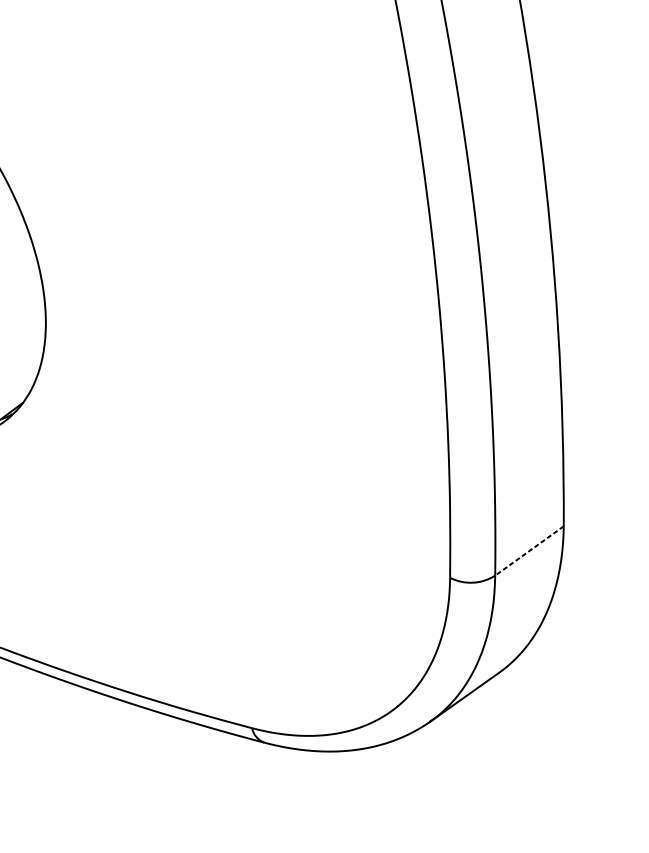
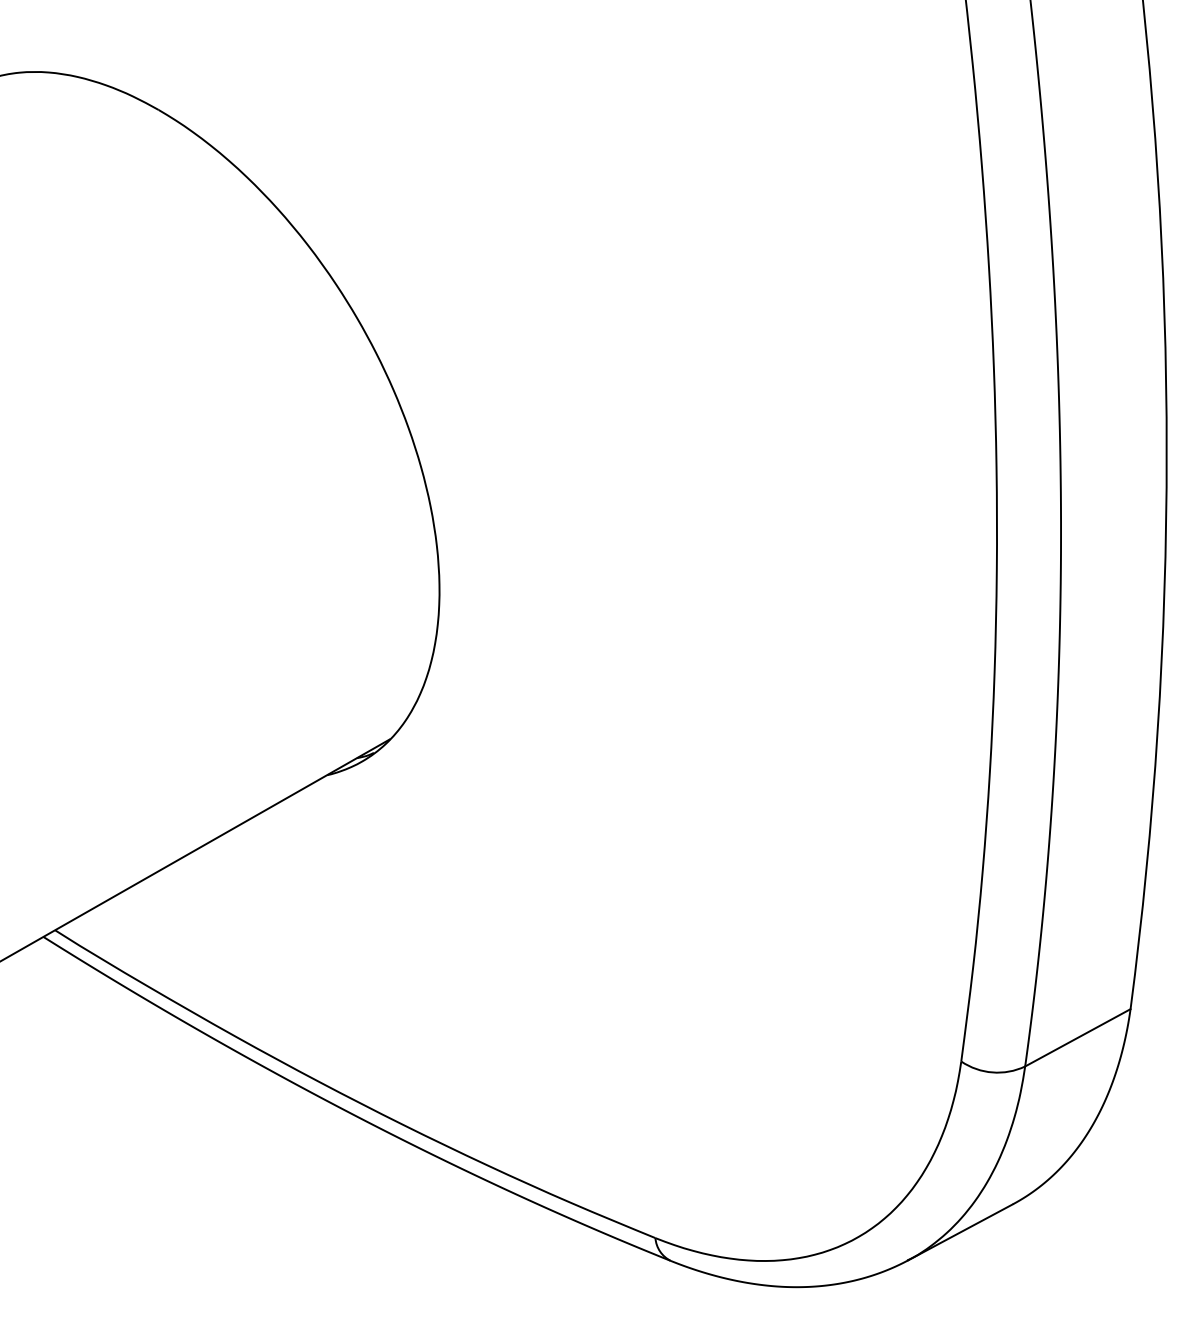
line: (529, 550) -> (1077, 1037), dashed -> solid

